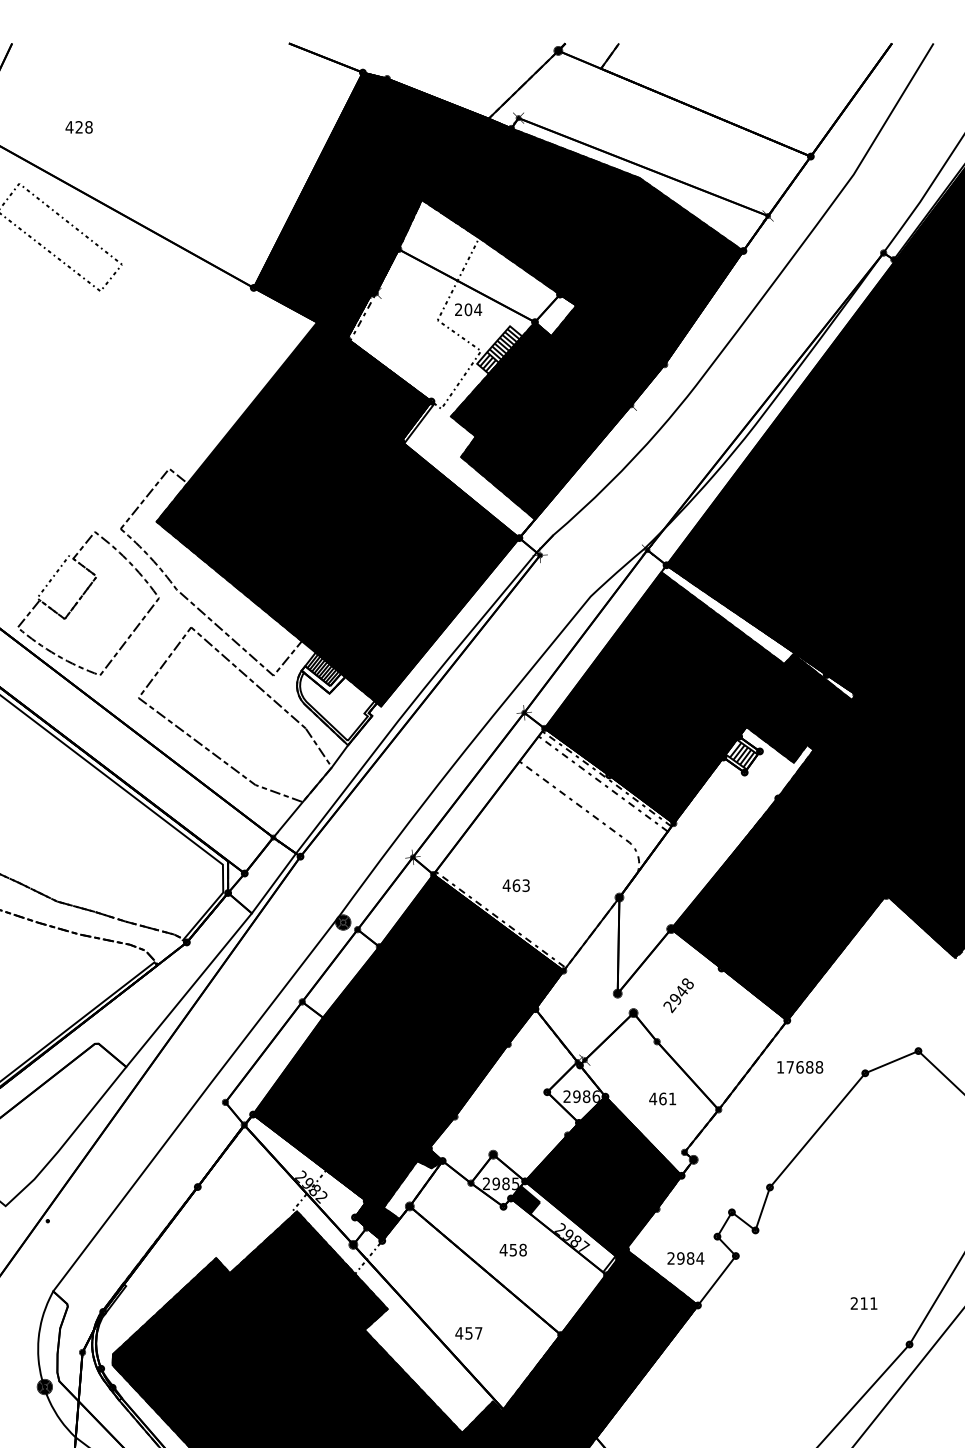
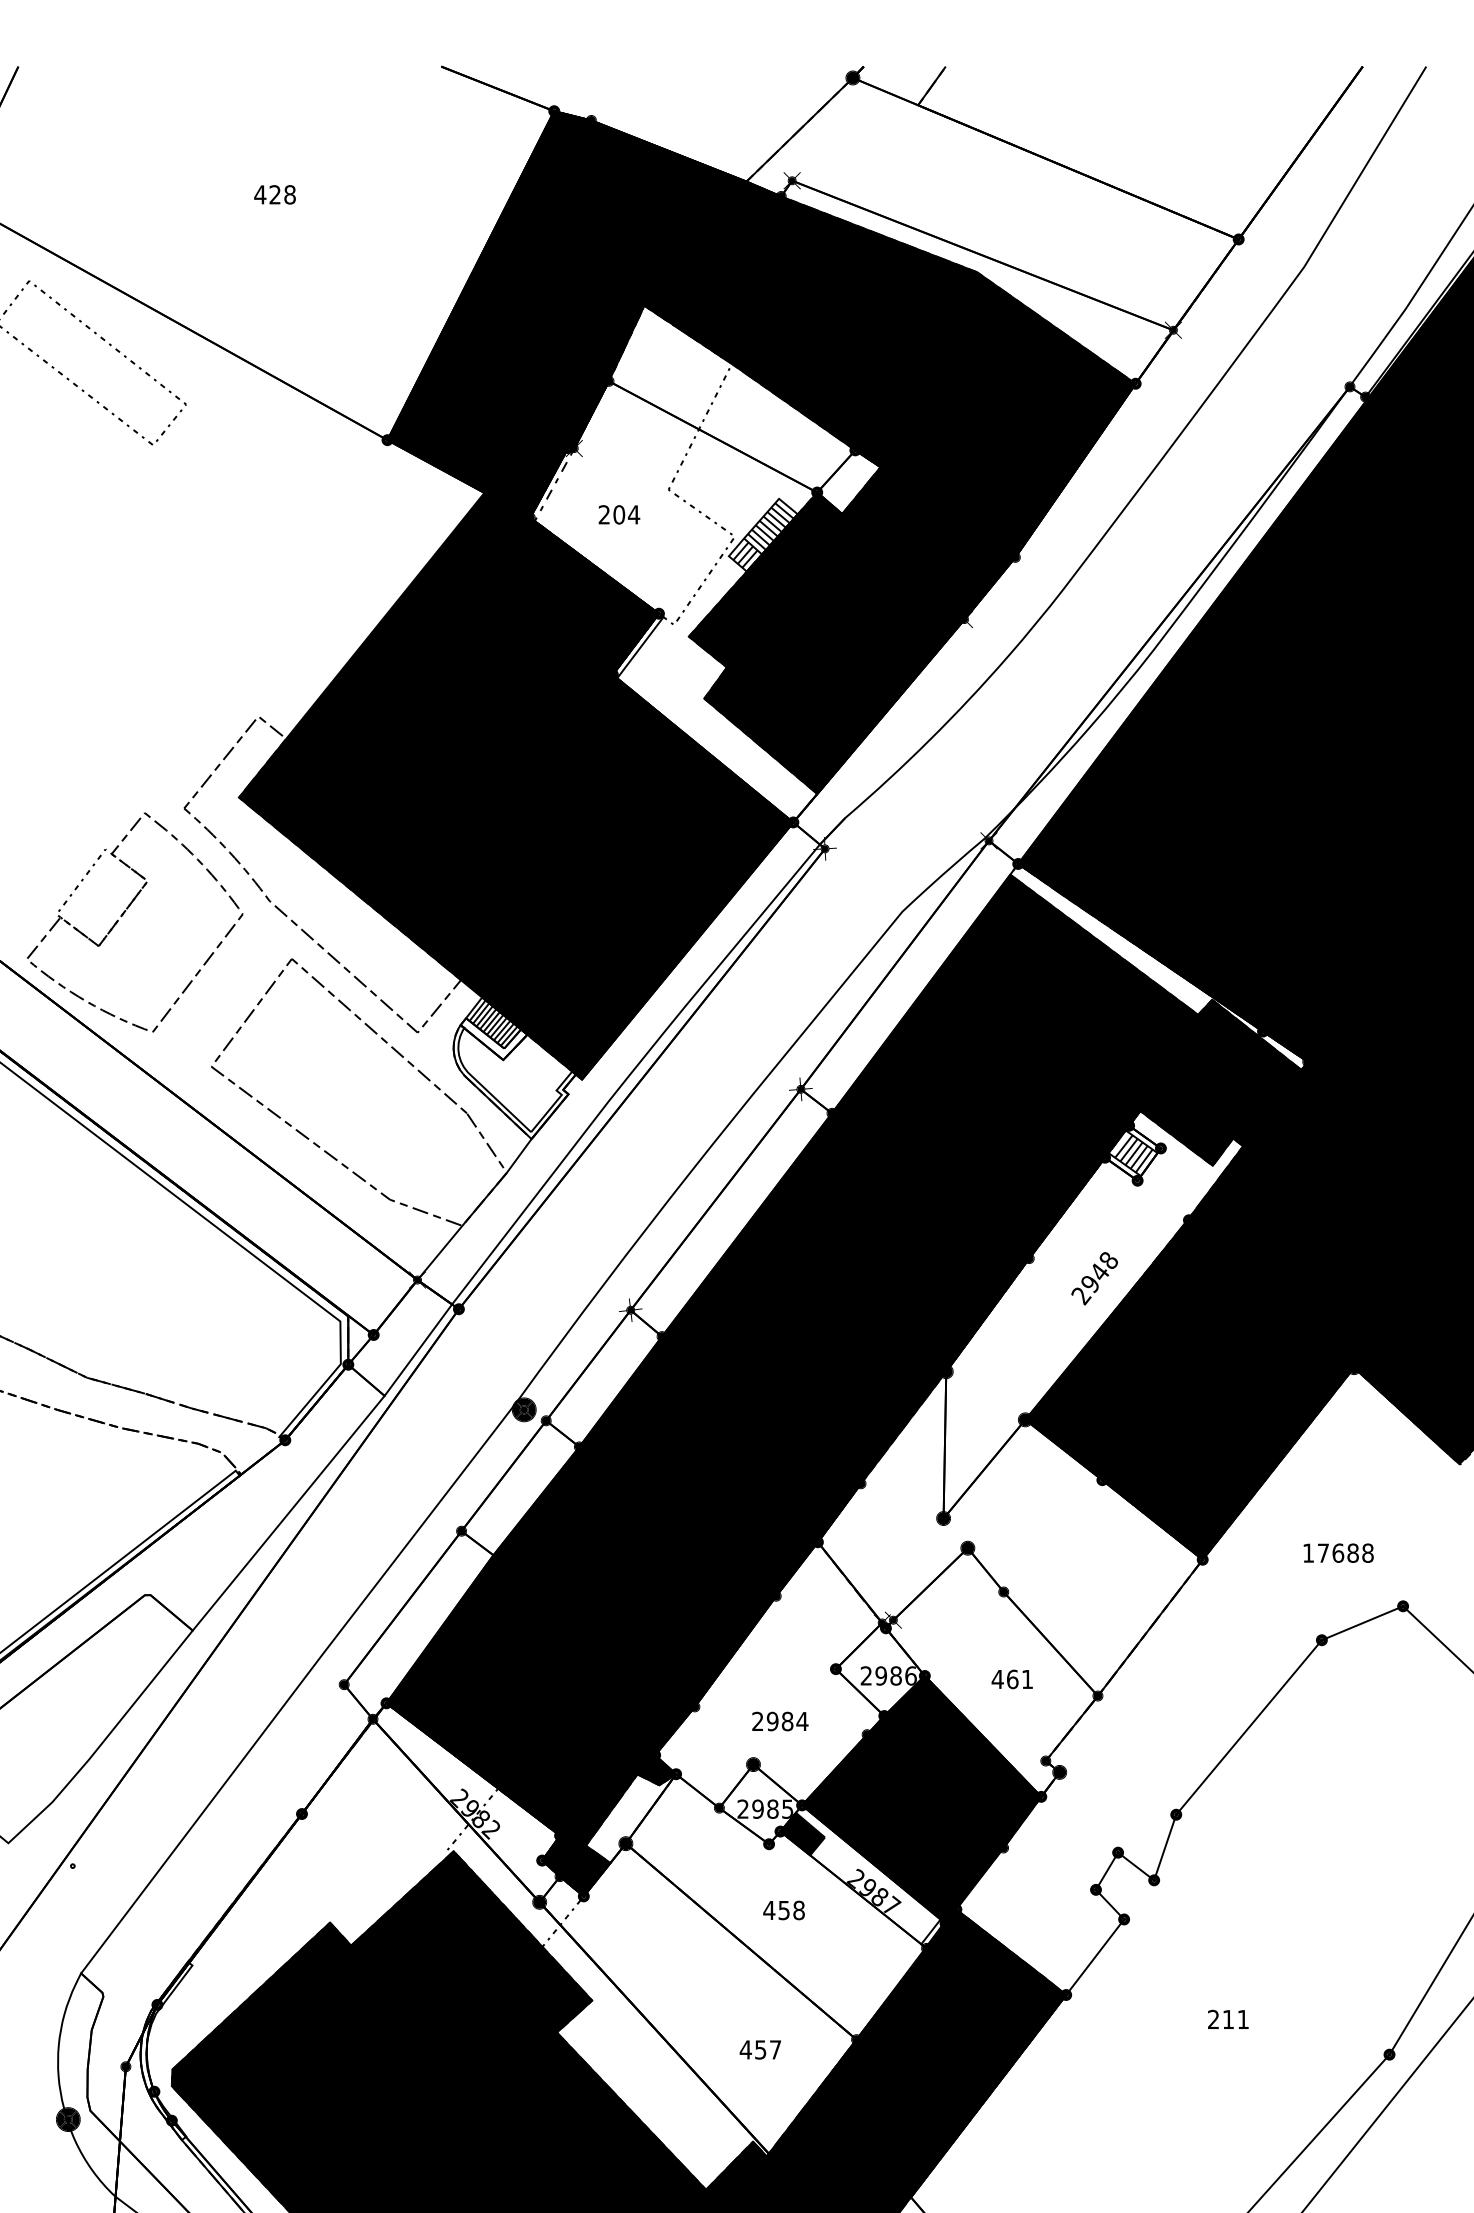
text: (78, 127) -> (274, 195), moved
text: (468, 309) -> (619, 514), moved
fill: (553, 849) -> (845, 1298), added
text: (678, 995) -> (1094, 1278), moved
text: (800, 1067) -> (1339, 1553), moved
text: (685, 1258) -> (779, 1721), moved
text: (863, 1303) -> (1227, 2019), moved
text: (468, 1333) -> (759, 2050), moved

